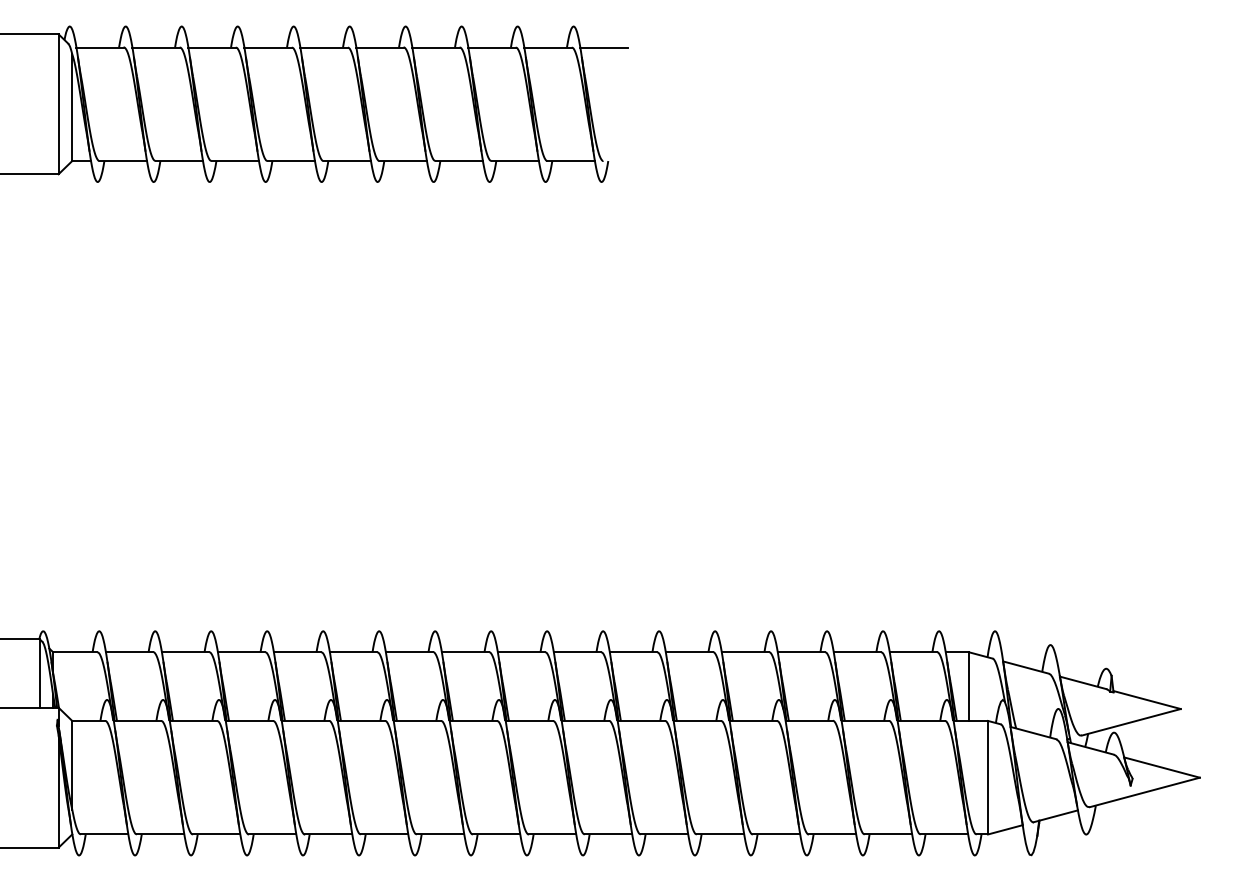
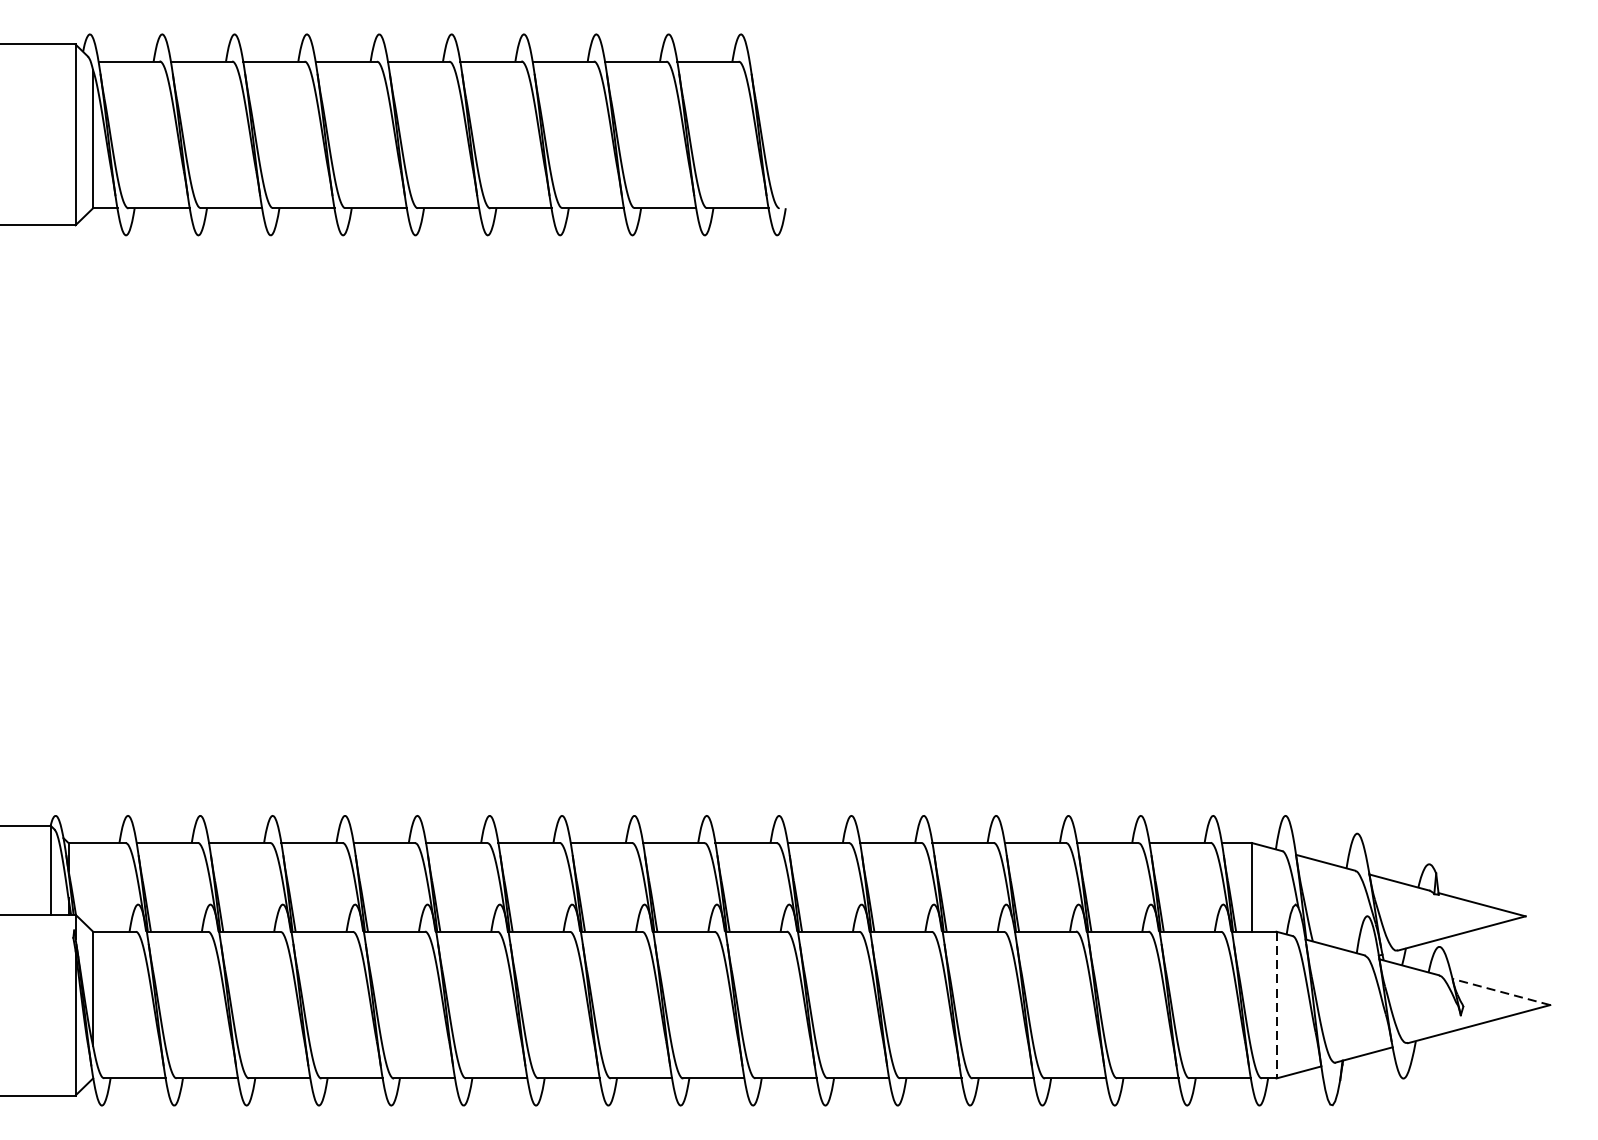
line: (603, 47) -> (779, 61), removed
line: (1161, 767) -> (1500, 991), solid -> dashed
line: (988, 777) -> (1277, 1004), solid -> dashed

